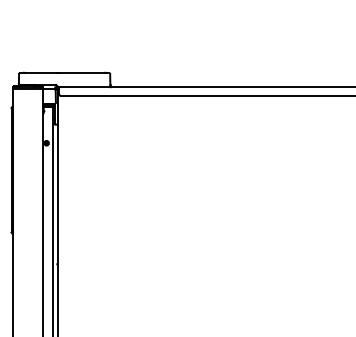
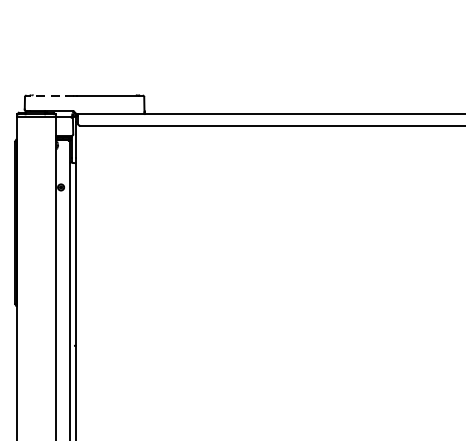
line: (39, 73) -> (51, 96), solid -> dashed

